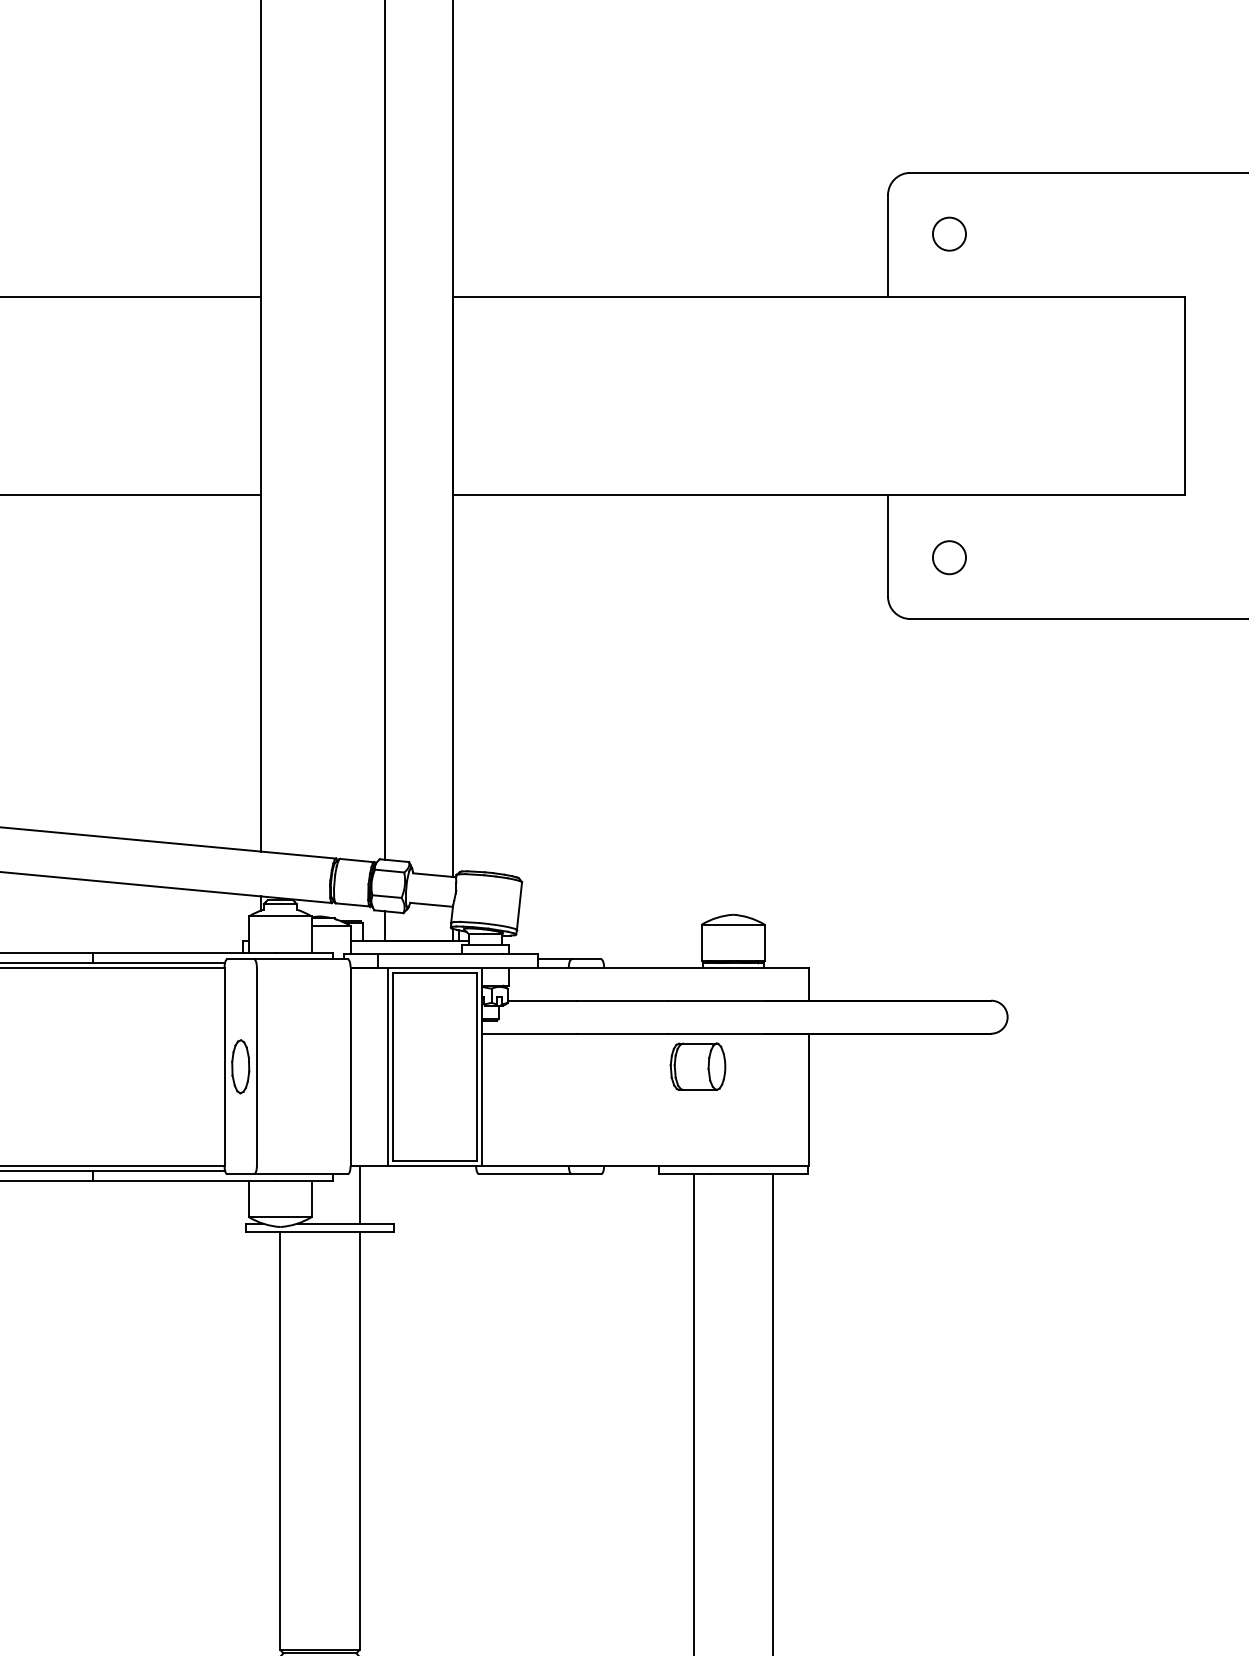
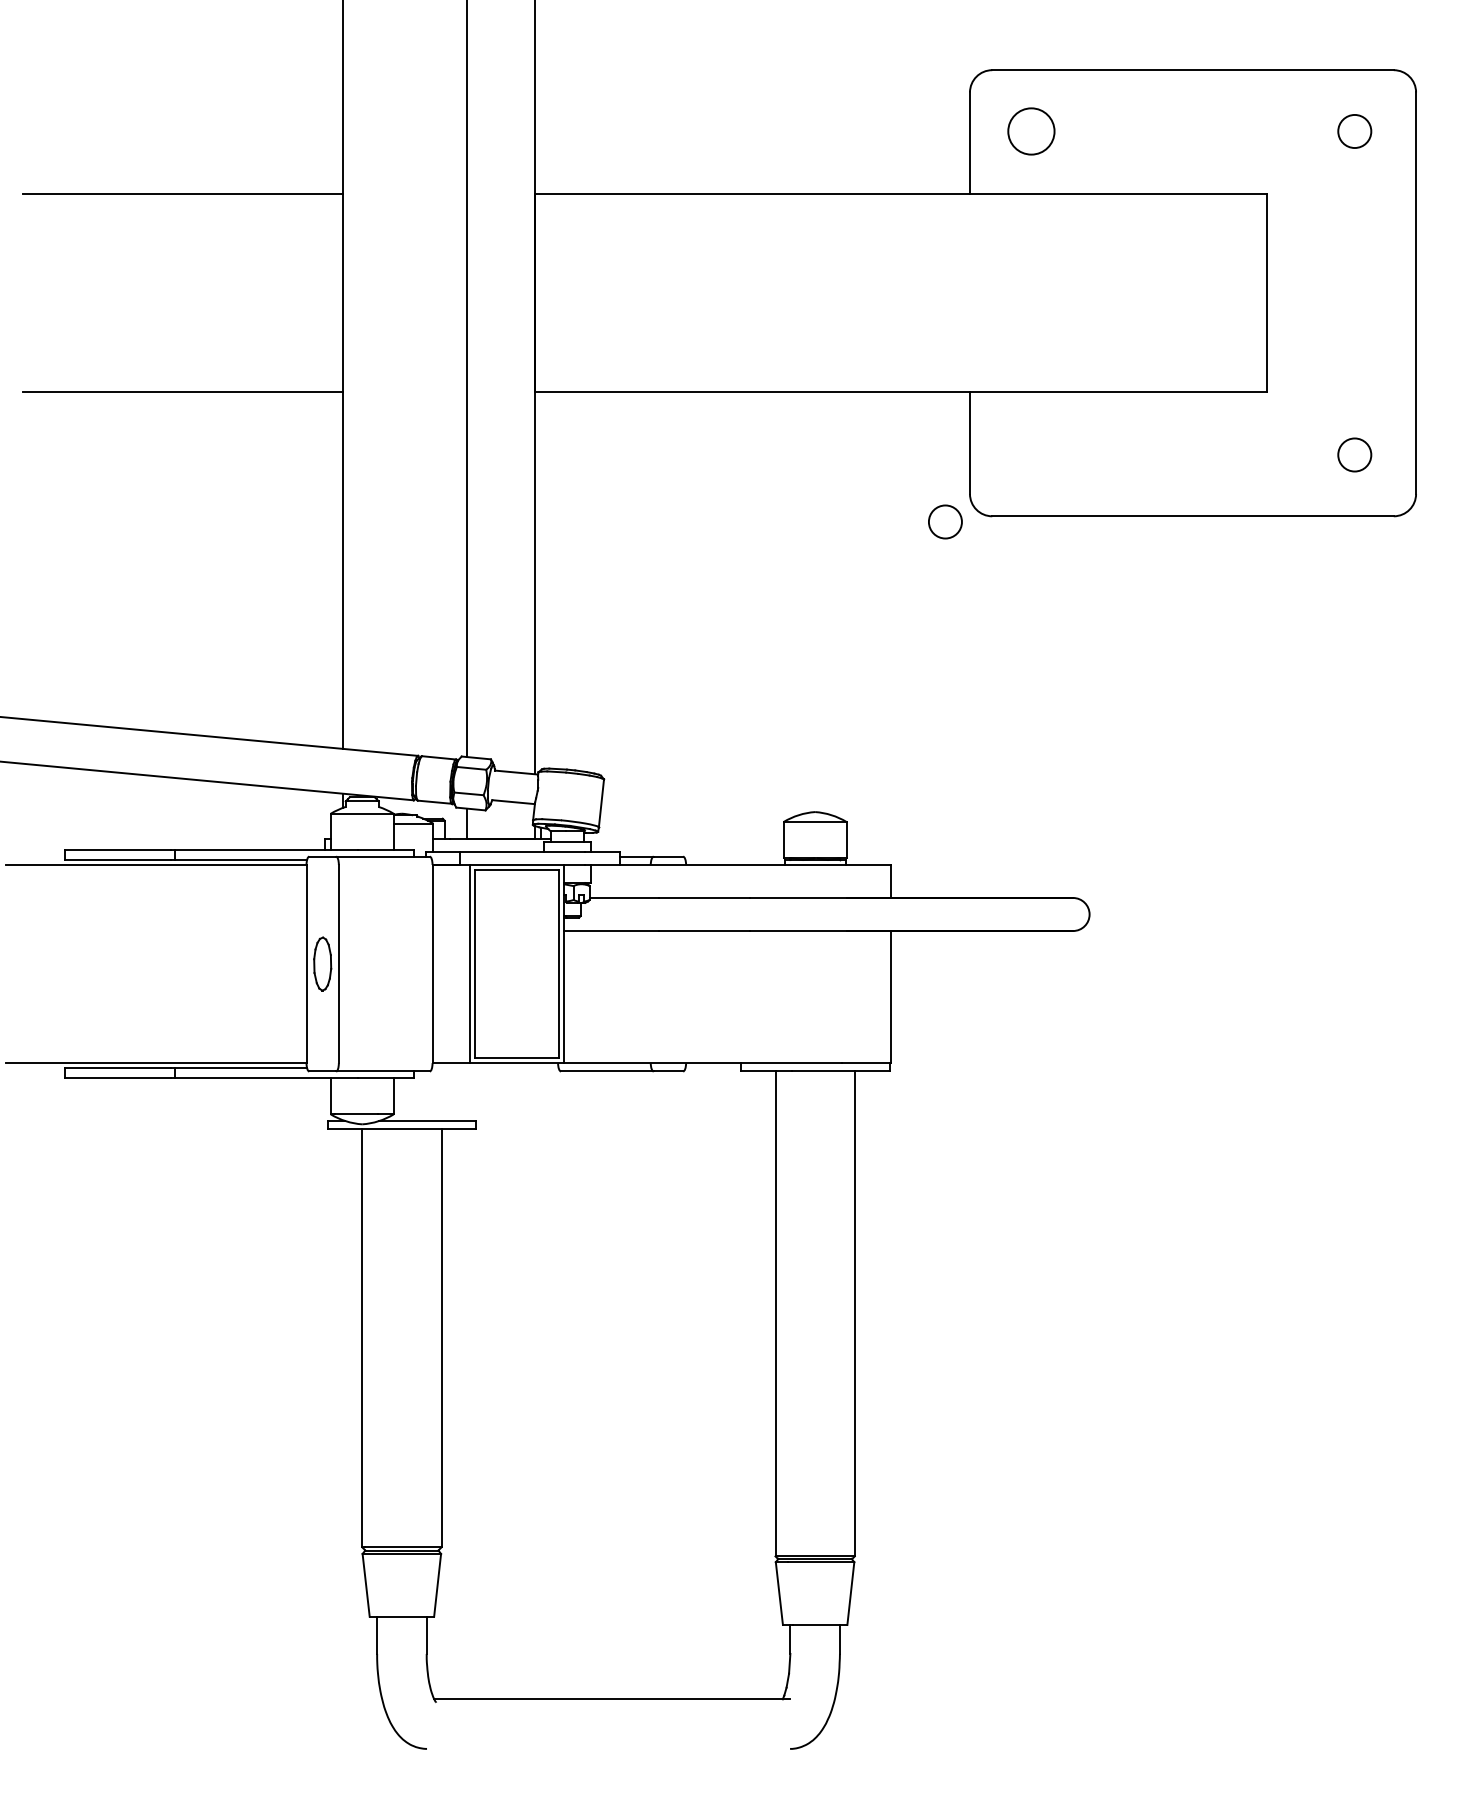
circle: (949, 234) -> (1031, 131), size x1.4
circle: (949, 557) -> (945, 521), moved
part: (697, 1066) -> (779, 963), removed
line: (359, 1195) -> (441, 1092), removed

